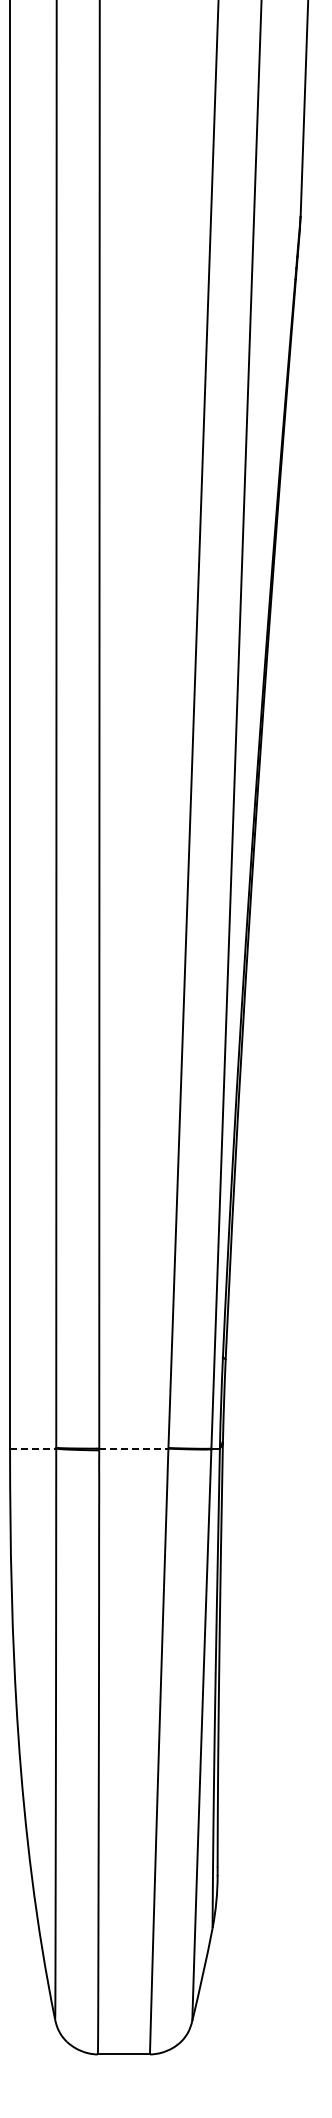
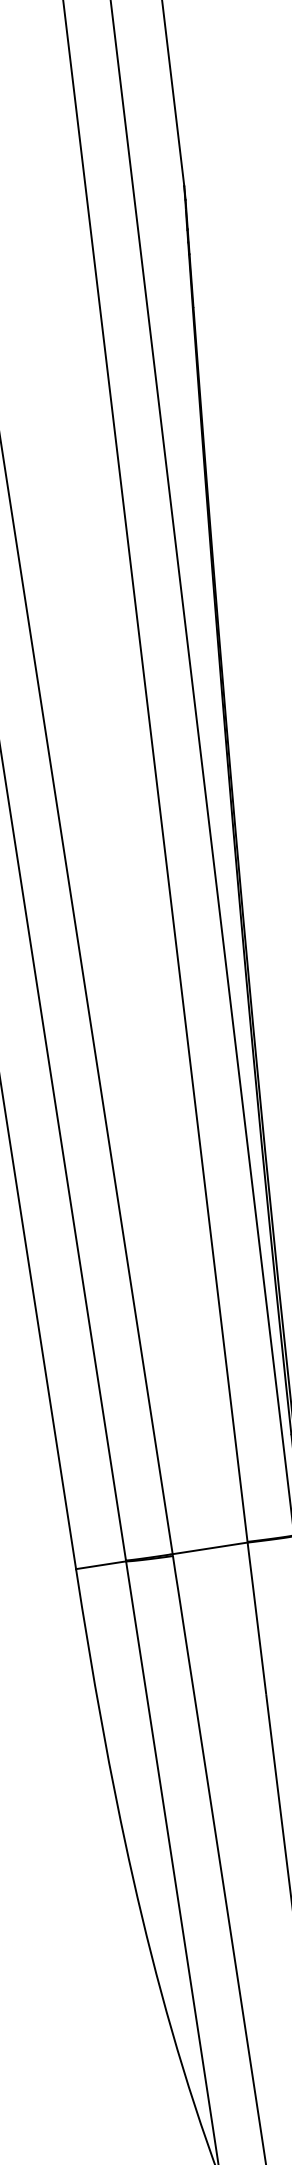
line: (33, 1448) -> (101, 1565), dashed -> solid
line: (133, 1448) -> (209, 1548), dashed -> solid

